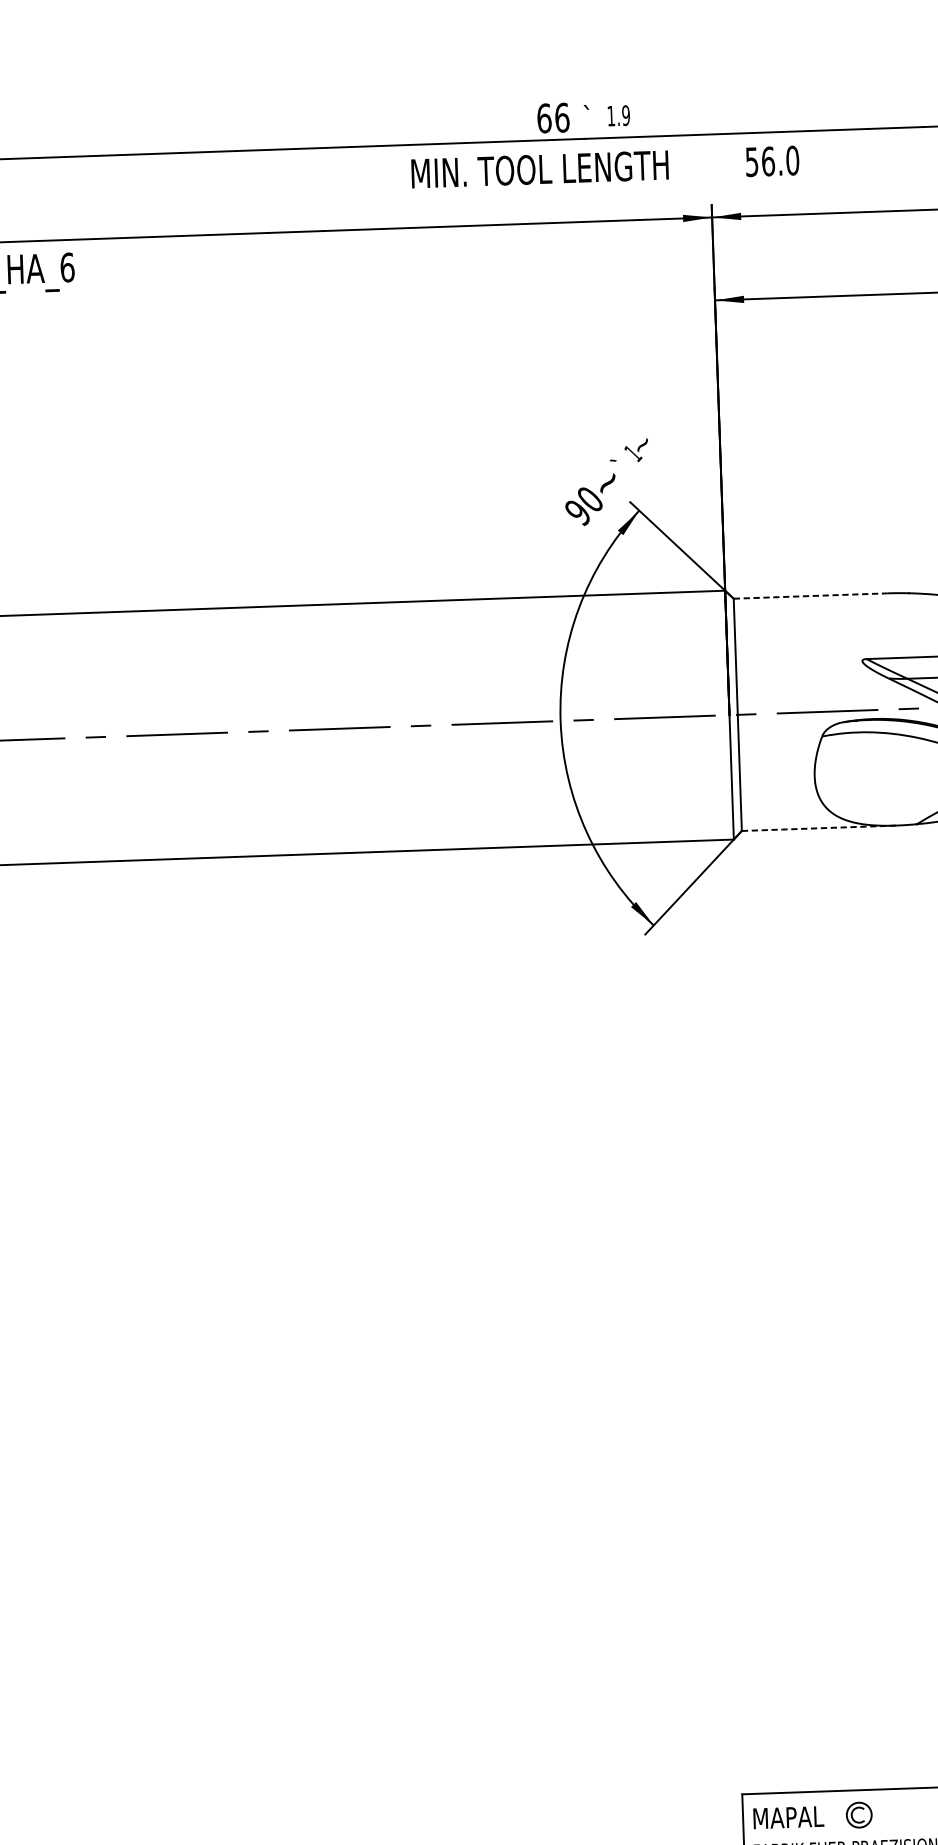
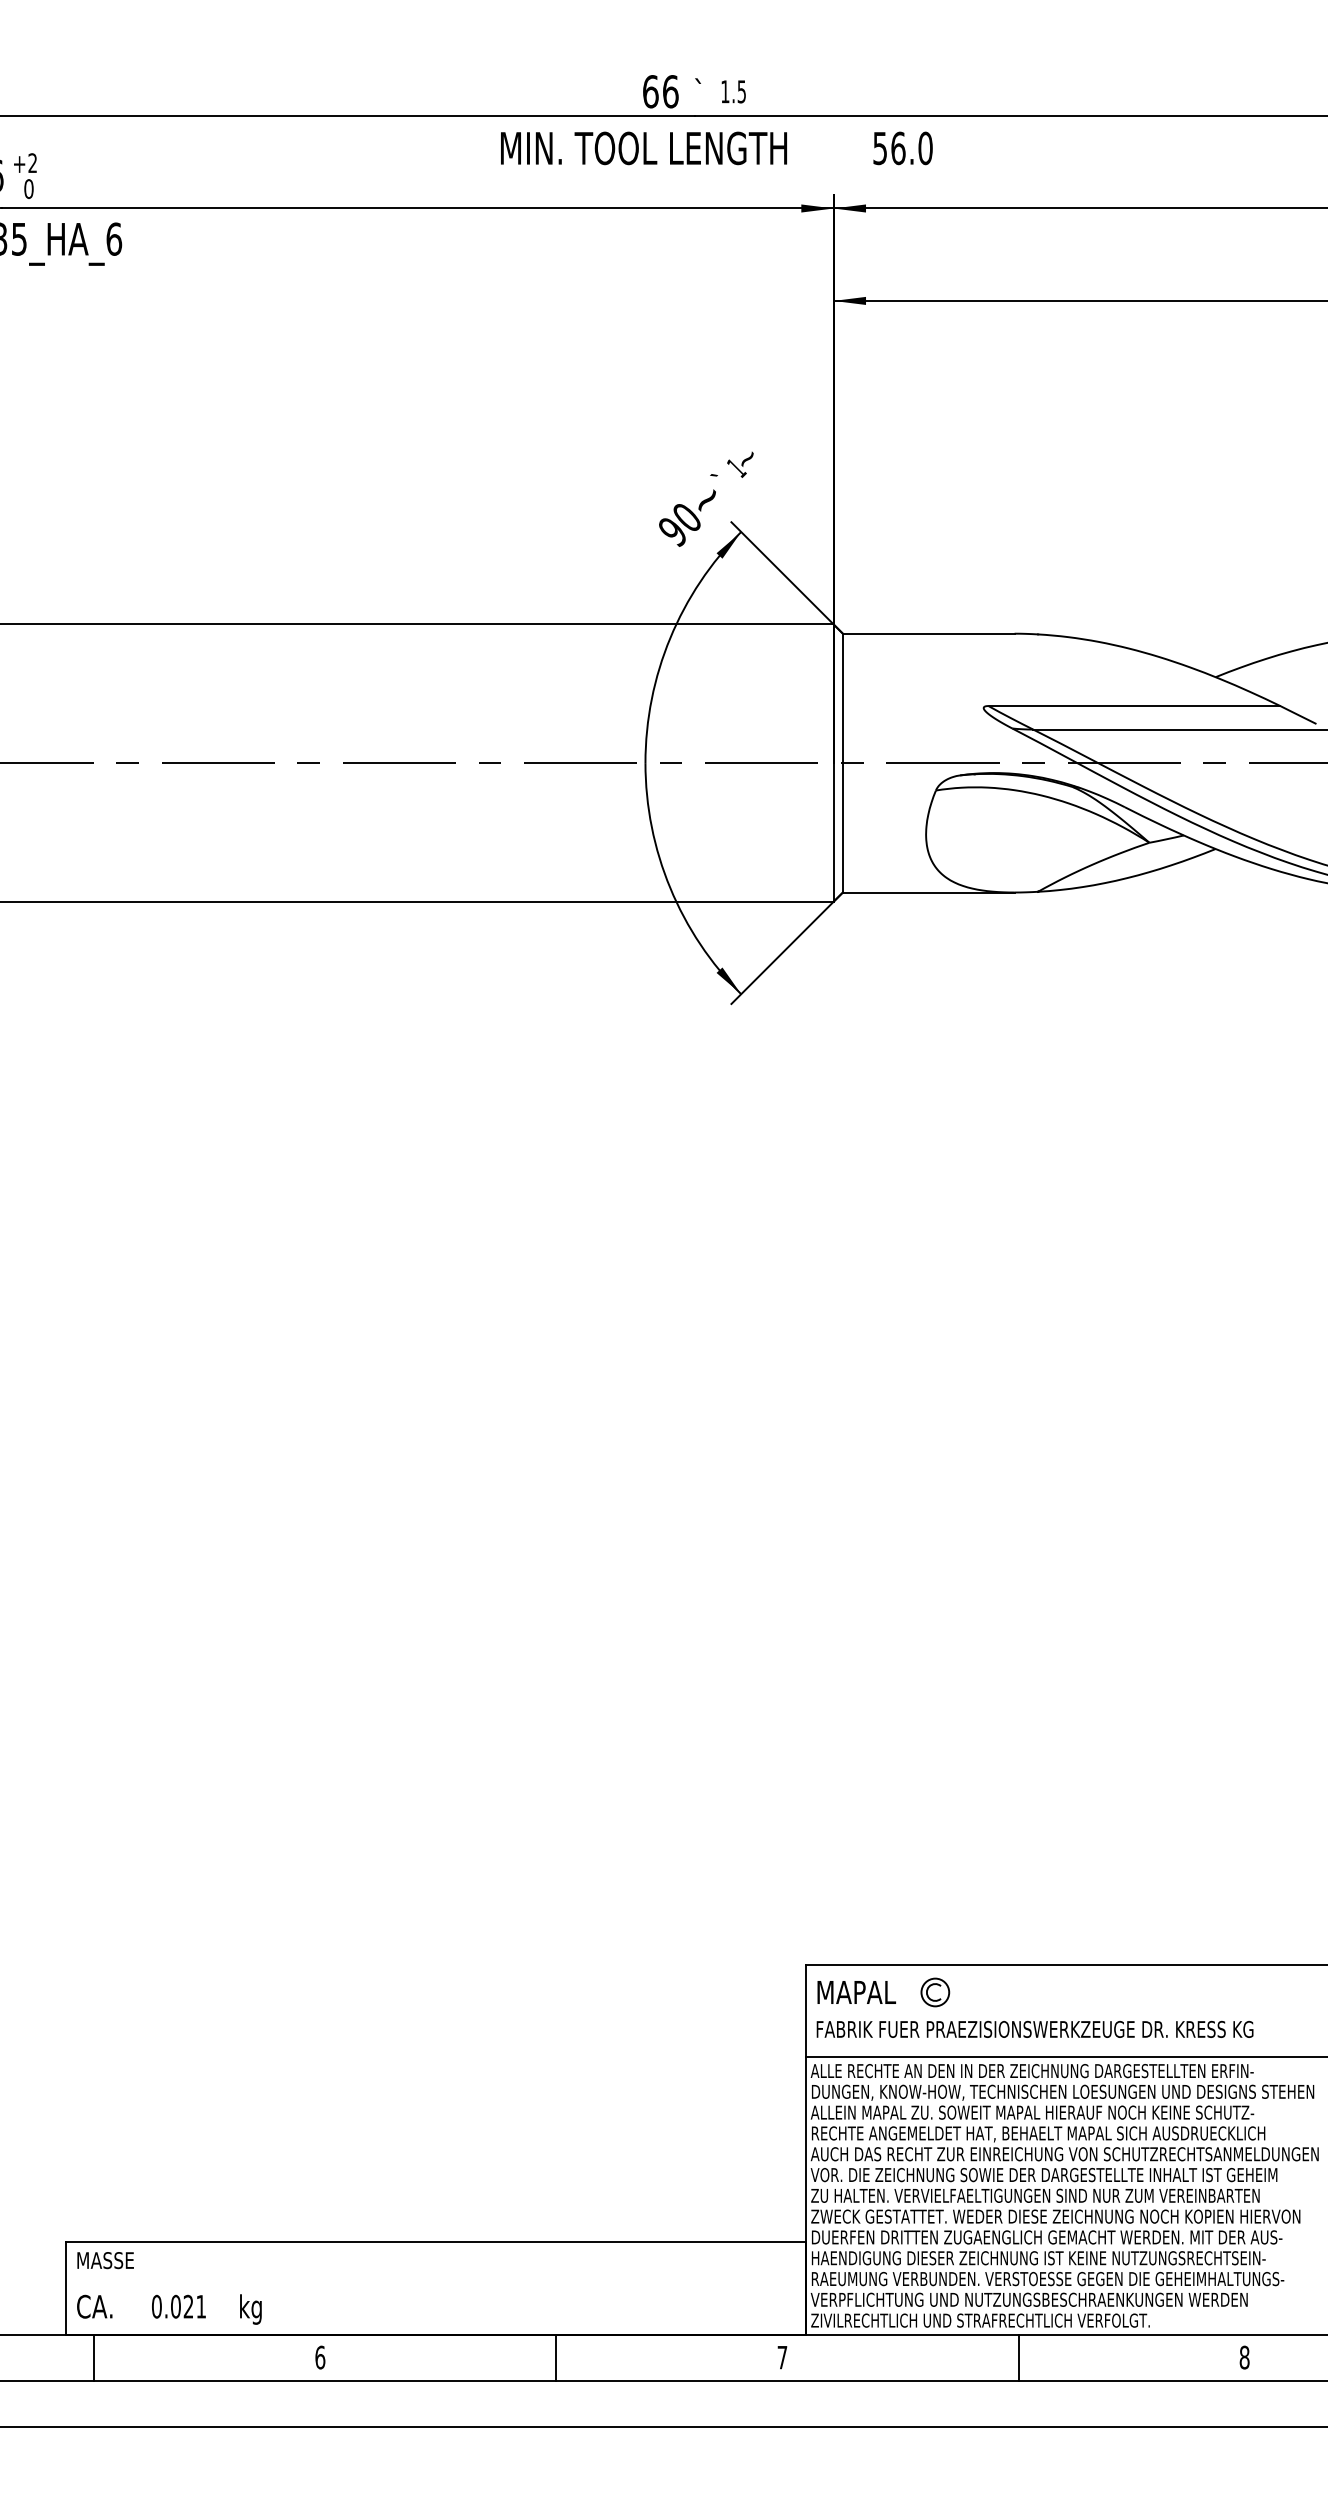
text: (625, 115) -> (741, 91), 1.9 -> 1.5
line: (810, 595) -> (928, 633), dashed -> solid
line: (818, 828) -> (928, 892), dashed -> solid

